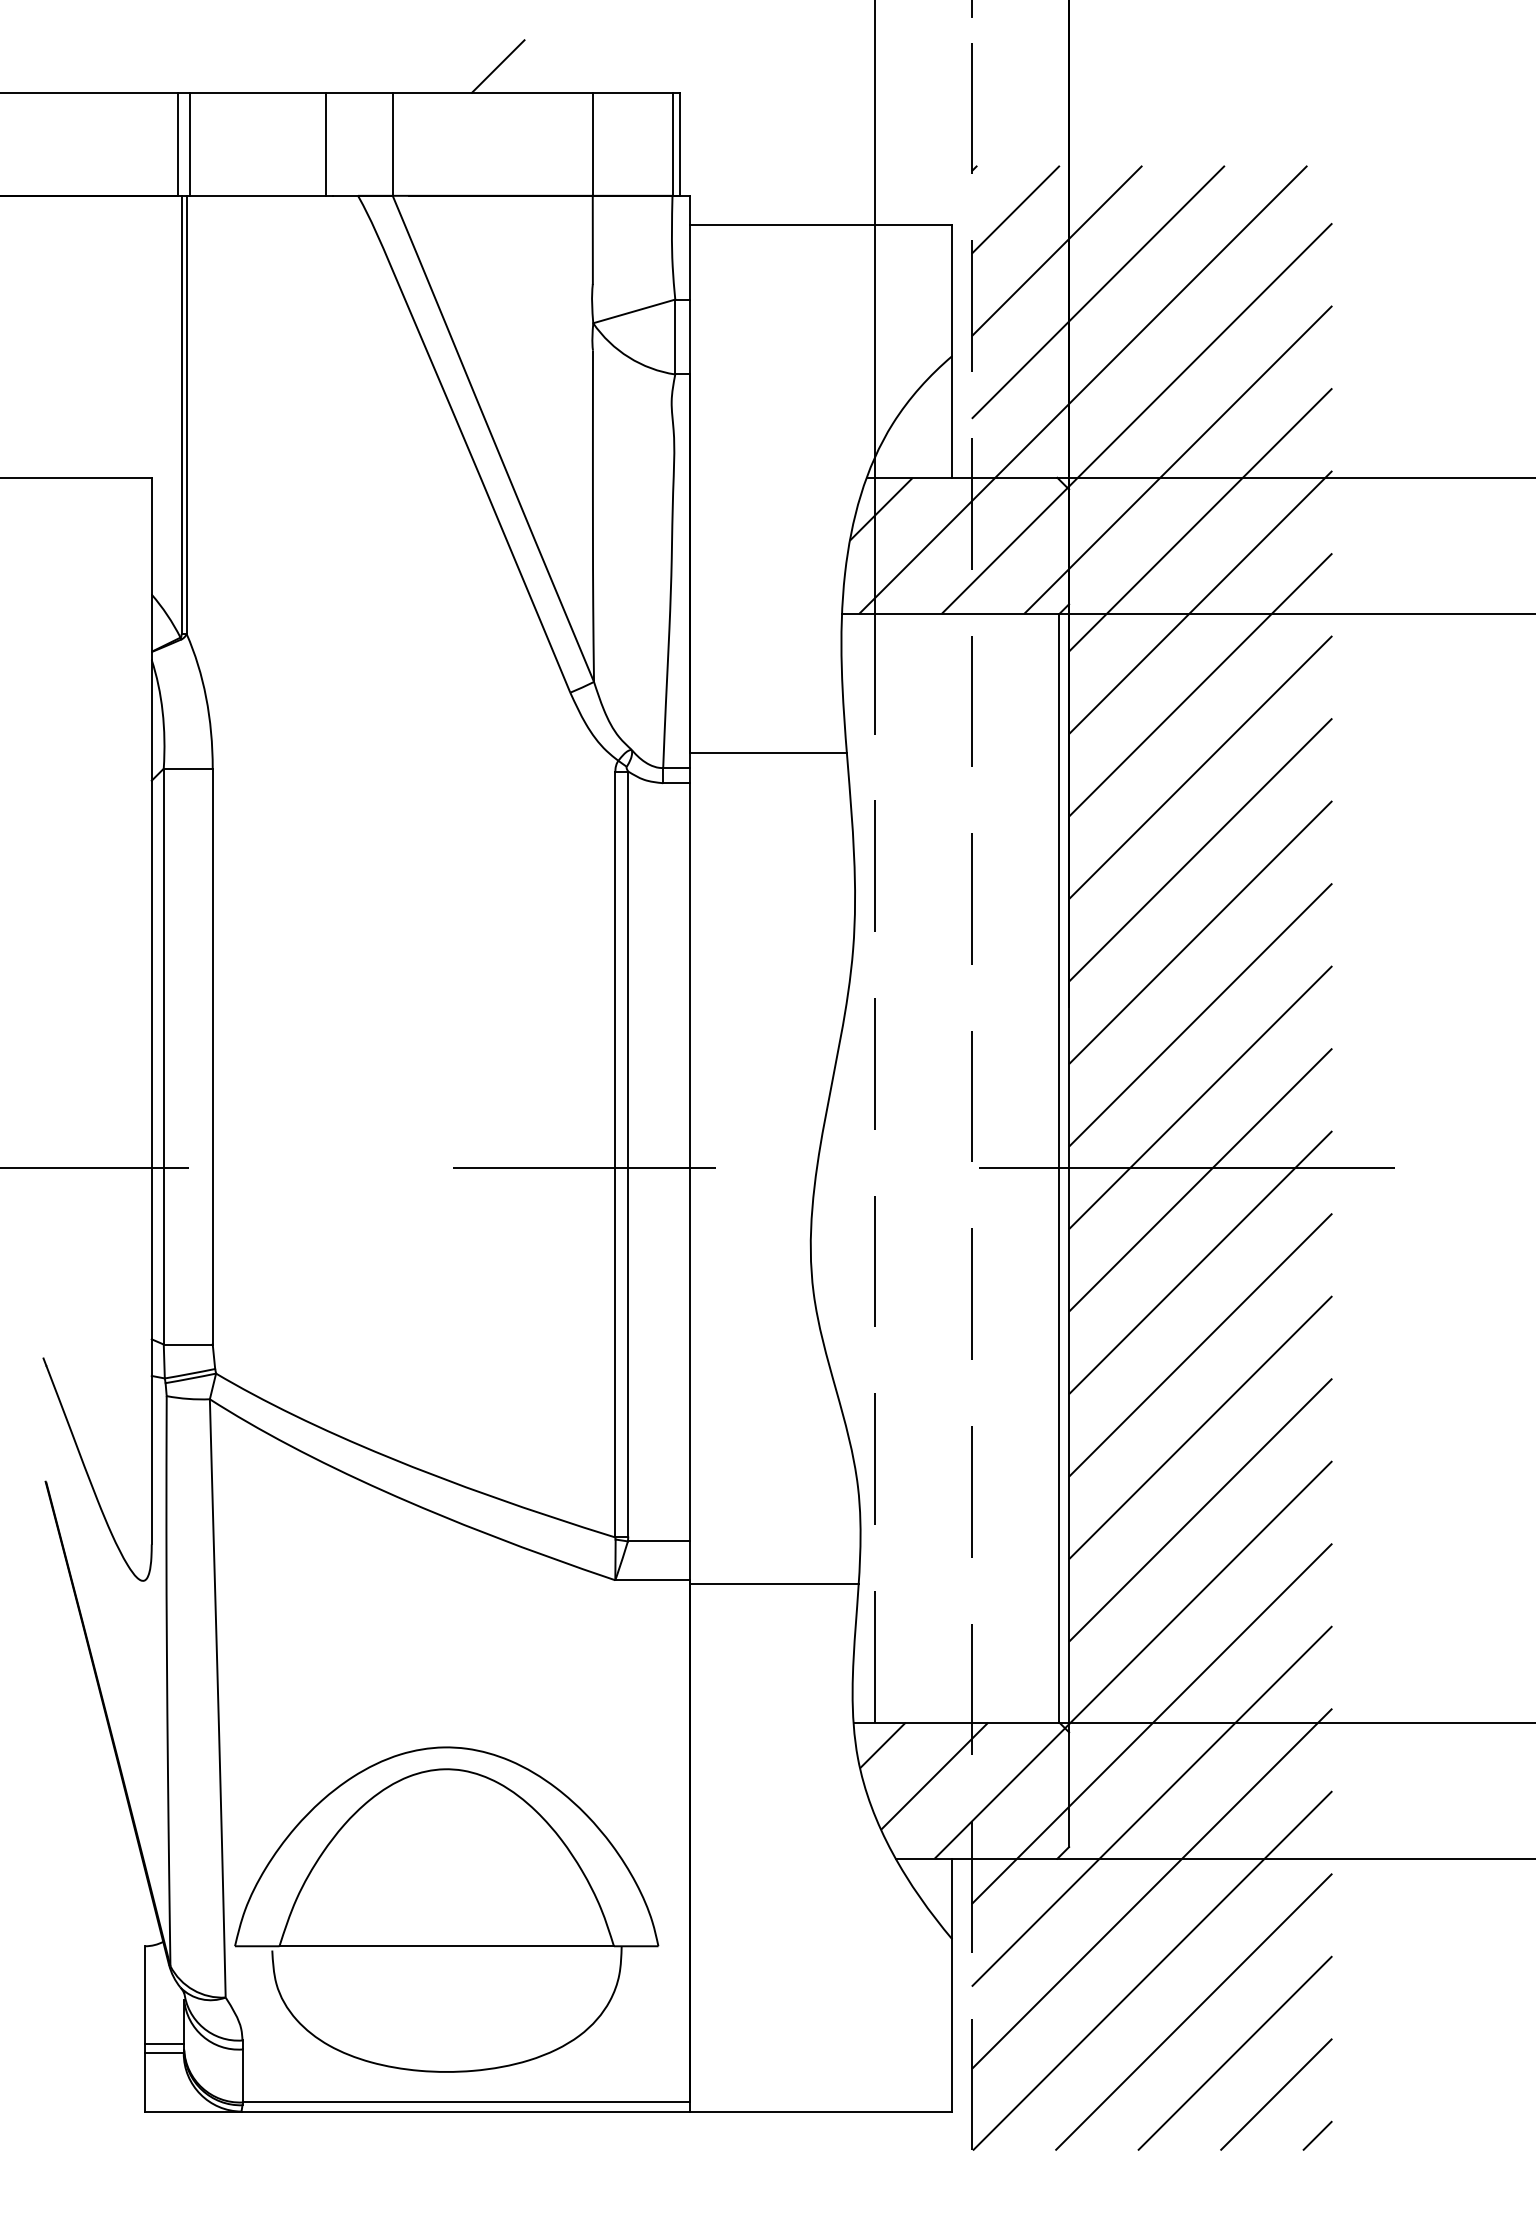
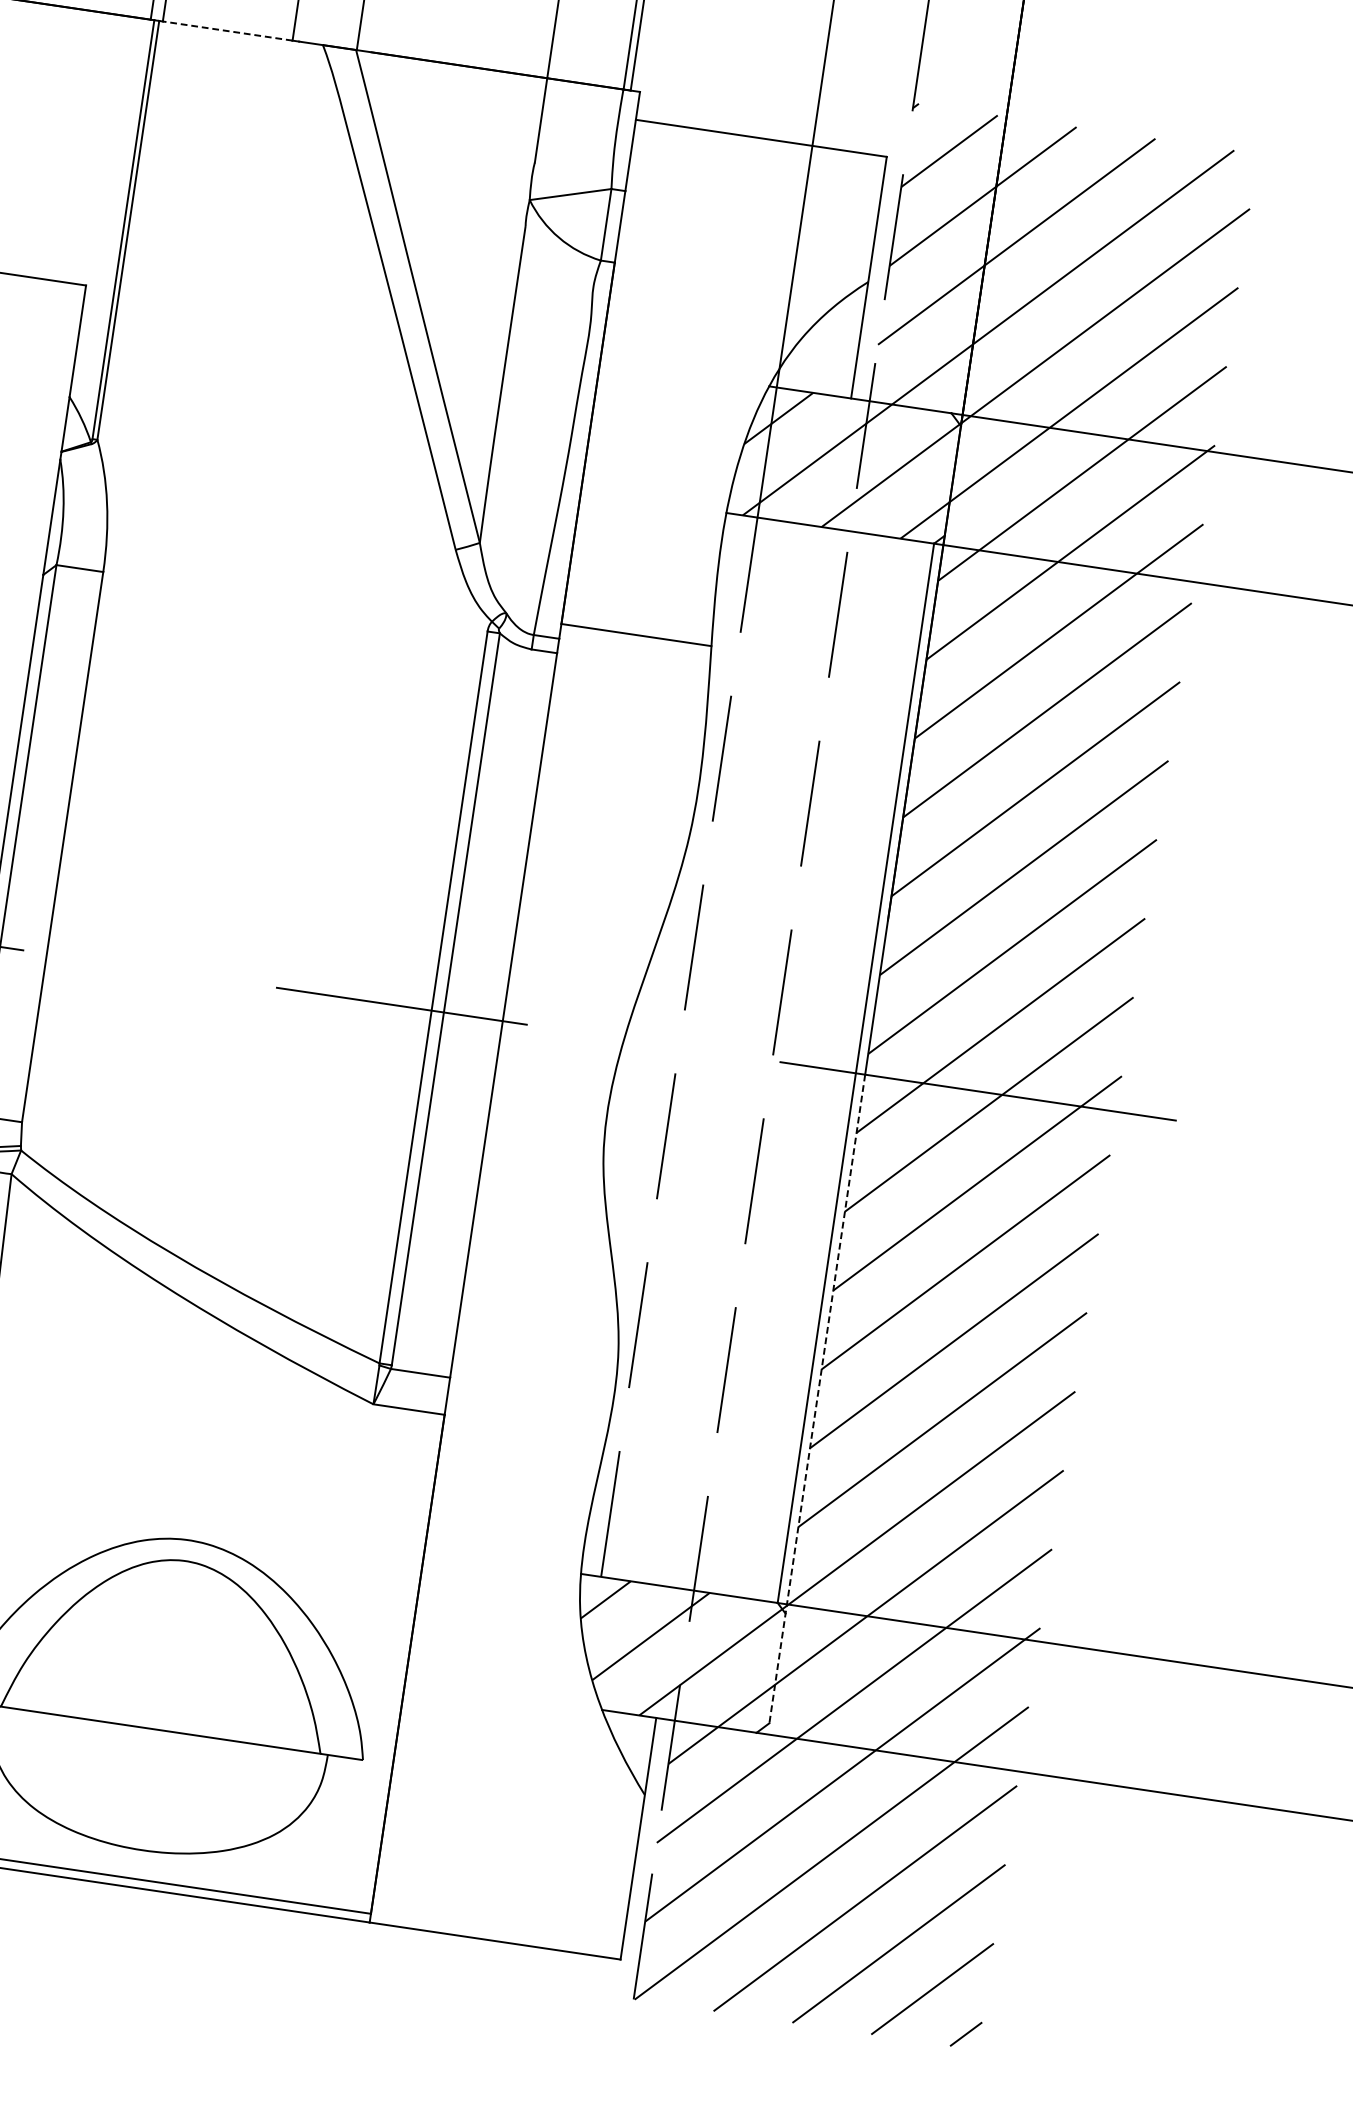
line: (258, 195) -> (227, 30), solid -> dashed
line: (1069, 1508) -> (817, 1399), solid -> dashed
line: (773, 1583) -> (524, 1429), removed

